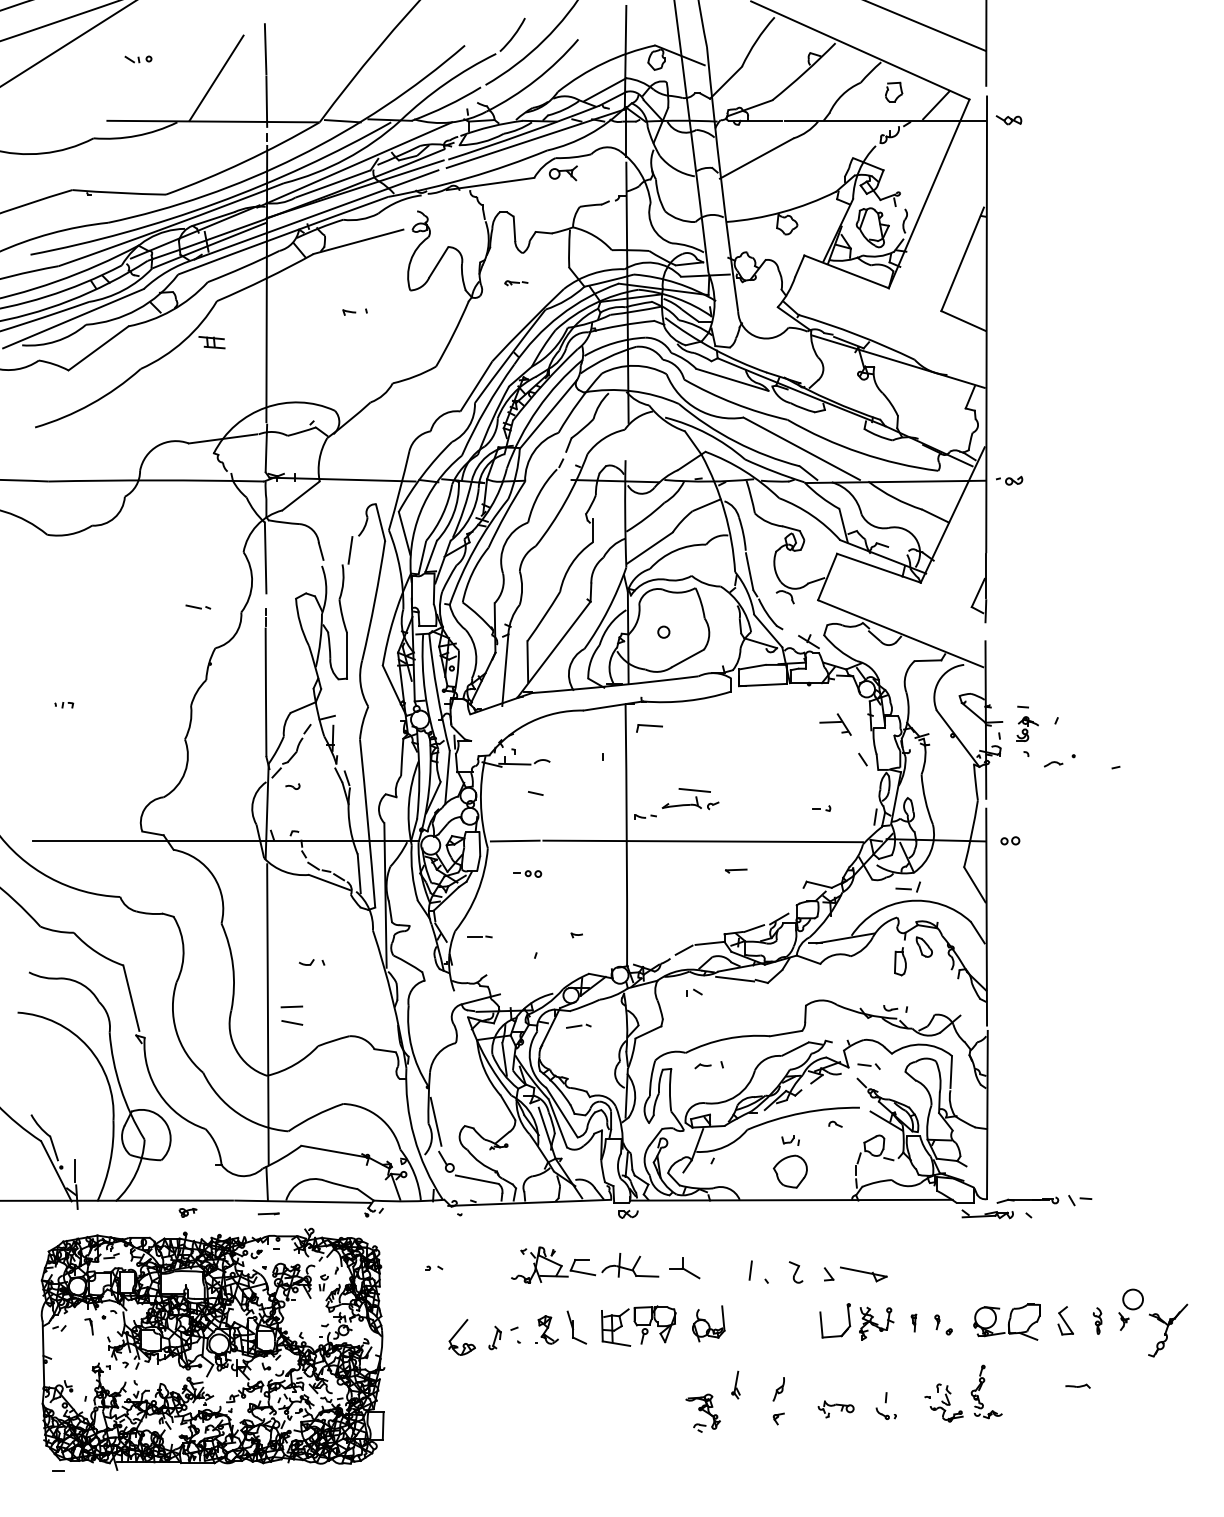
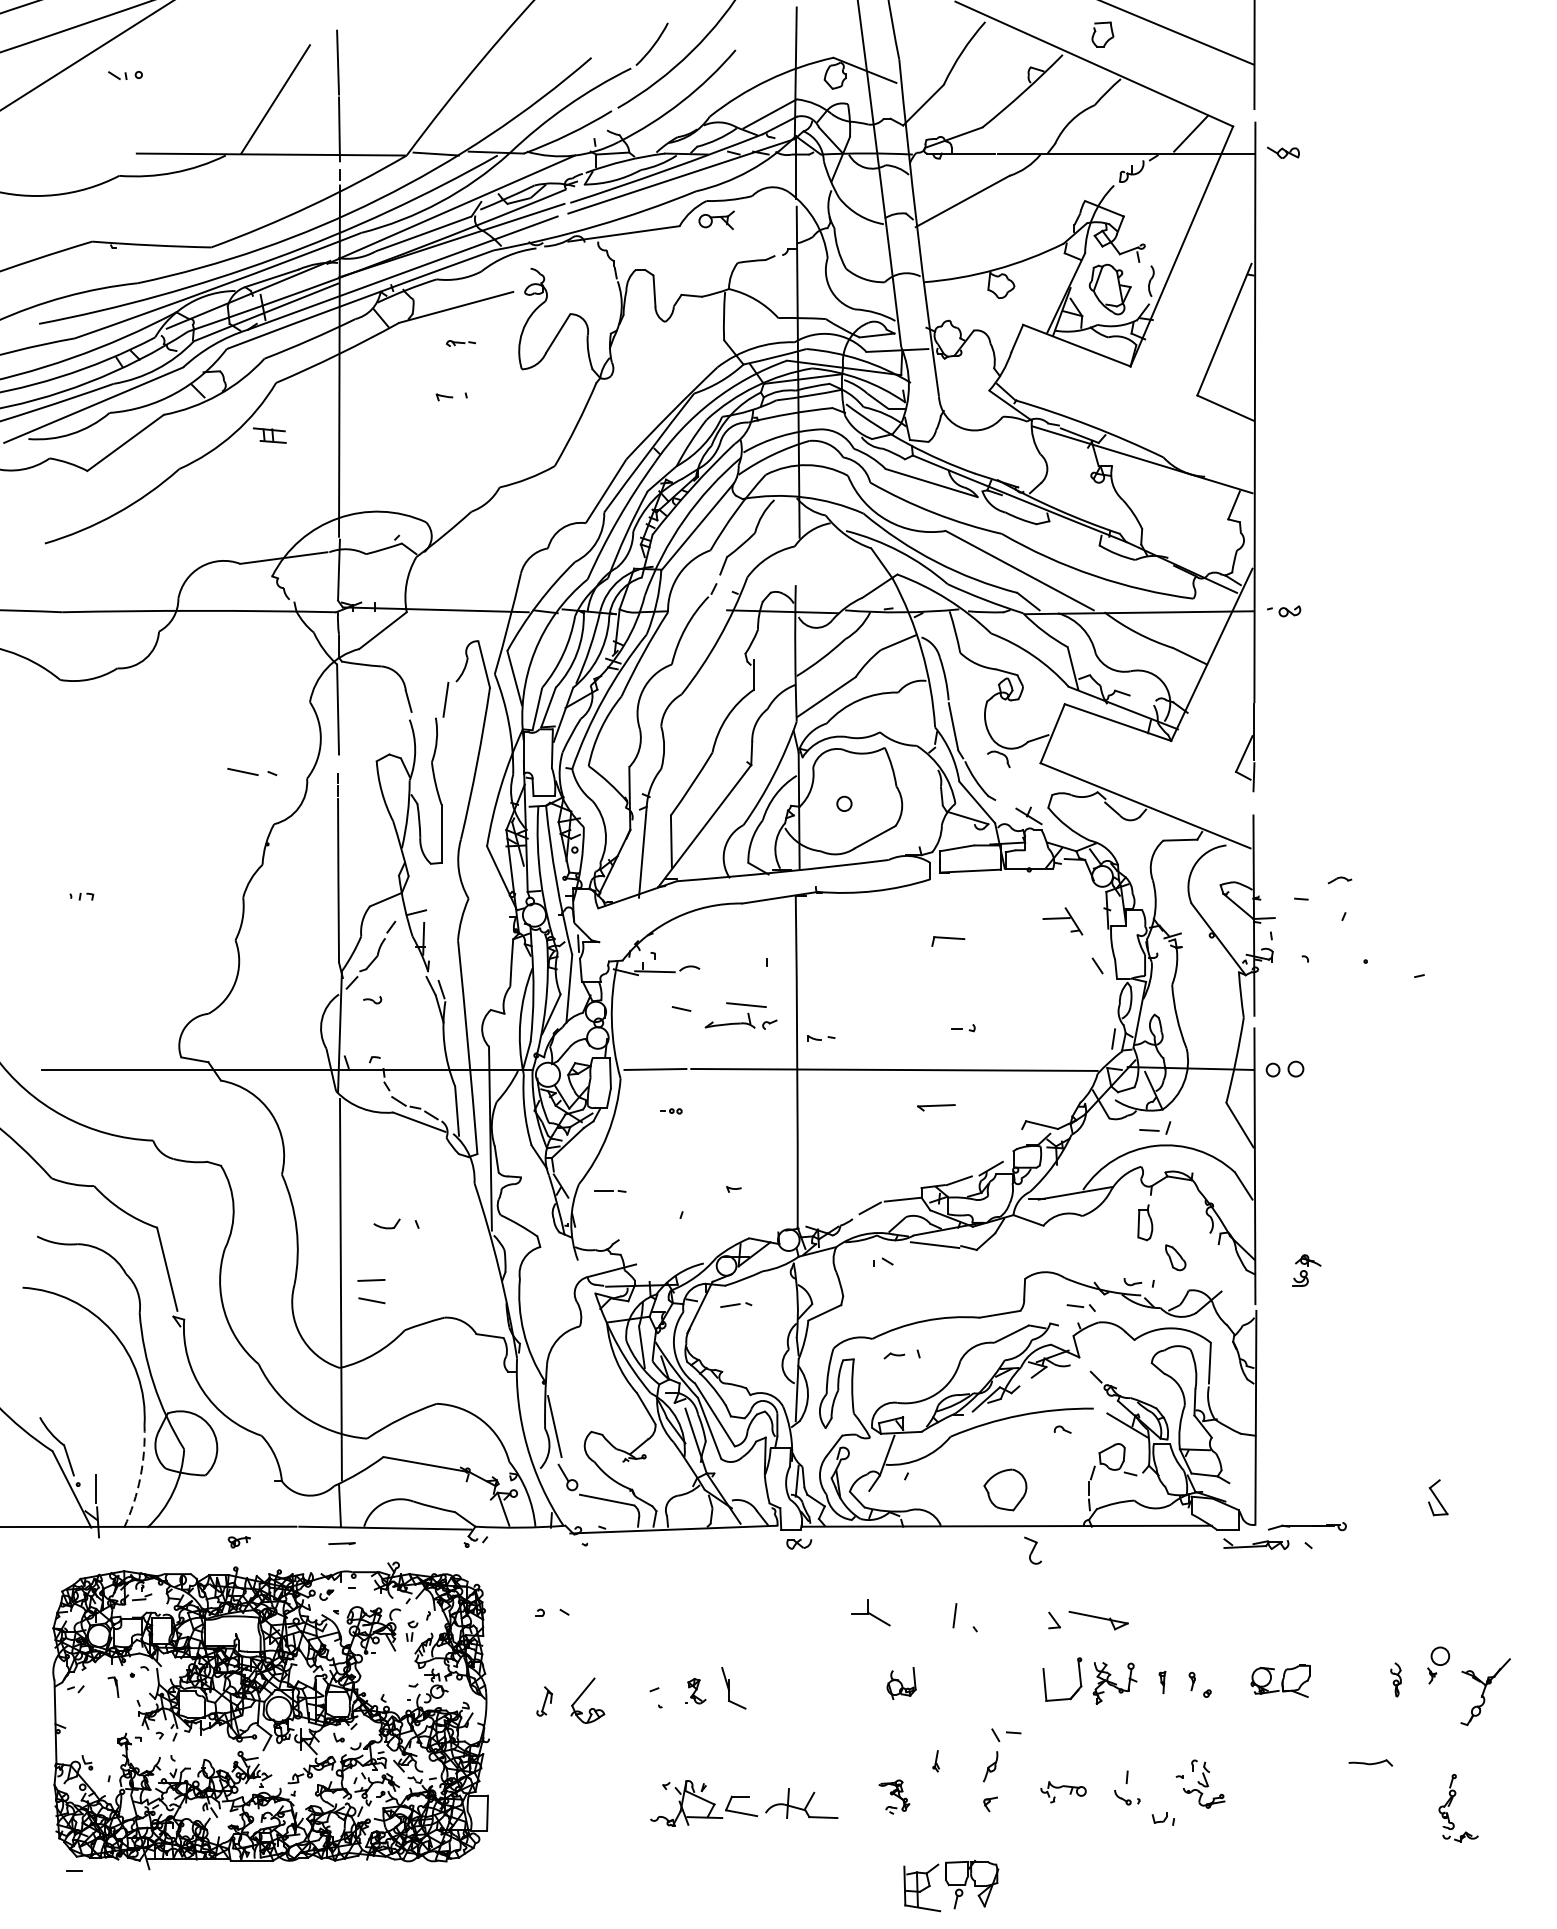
part: (138, 59) -> (125, 75), moved
part: (894, 91) -> (1103, 33), moved
part: (516, 283) -> (461, 343), moved
part: (198, 606) -> (252, 771), size x1.6
part: (649, 728) -> (948, 941), moved
part: (1027, 728) -> (1306, 1269), moved
part: (1053, 764) -> (1339, 880), moved
part: (690, 799) -> (740, 1016), moved
part: (821, 808) -> (963, 1028), moved
part: (1010, 840) -> (1285, 1068), size x1.6
part: (736, 870) -> (936, 1106), size x1.4
part: (527, 873) -> (671, 1110), size x0.6
part: (923, 946) -> (1174, 1256), moved
part: (312, 962) -> (397, 1223), size x1.4
part: (868, 1066) -> (1080, 1307), moved
part: (790, 1140) -> (1163, 1819), moved
arc: (110, 1161) -> (140, 1476), solid -> dashed
part: (1080, 1200) -> (1006, 1735), moved
part: (585, 1264) -> (744, 1802), moved
part: (434, 1267) -> (552, 1611), size x1.6
part: (795, 1272) -> (1032, 1550), moved
part: (1130, 1309) -> (1437, 1665), size x0.7
part: (1065, 1320) -> (1437, 1497), moved
part: (1006, 1321) -> (1280, 1680), size x0.7
part: (708, 1323) -> (901, 1683), size x0.7
part: (638, 1325) -> (950, 1885), moved
part: (546, 1329) -> (695, 1690), size x0.7
part: (494, 1337) -> (543, 1700), moved
part: (735, 1384) -> (935, 1760), size x0.6
part: (1077, 1385) -> (1370, 1761), size x1.4
part: (980, 1389) -> (1450, 1805), moved
part: (702, 1412) -> (893, 1796), size x0.7

